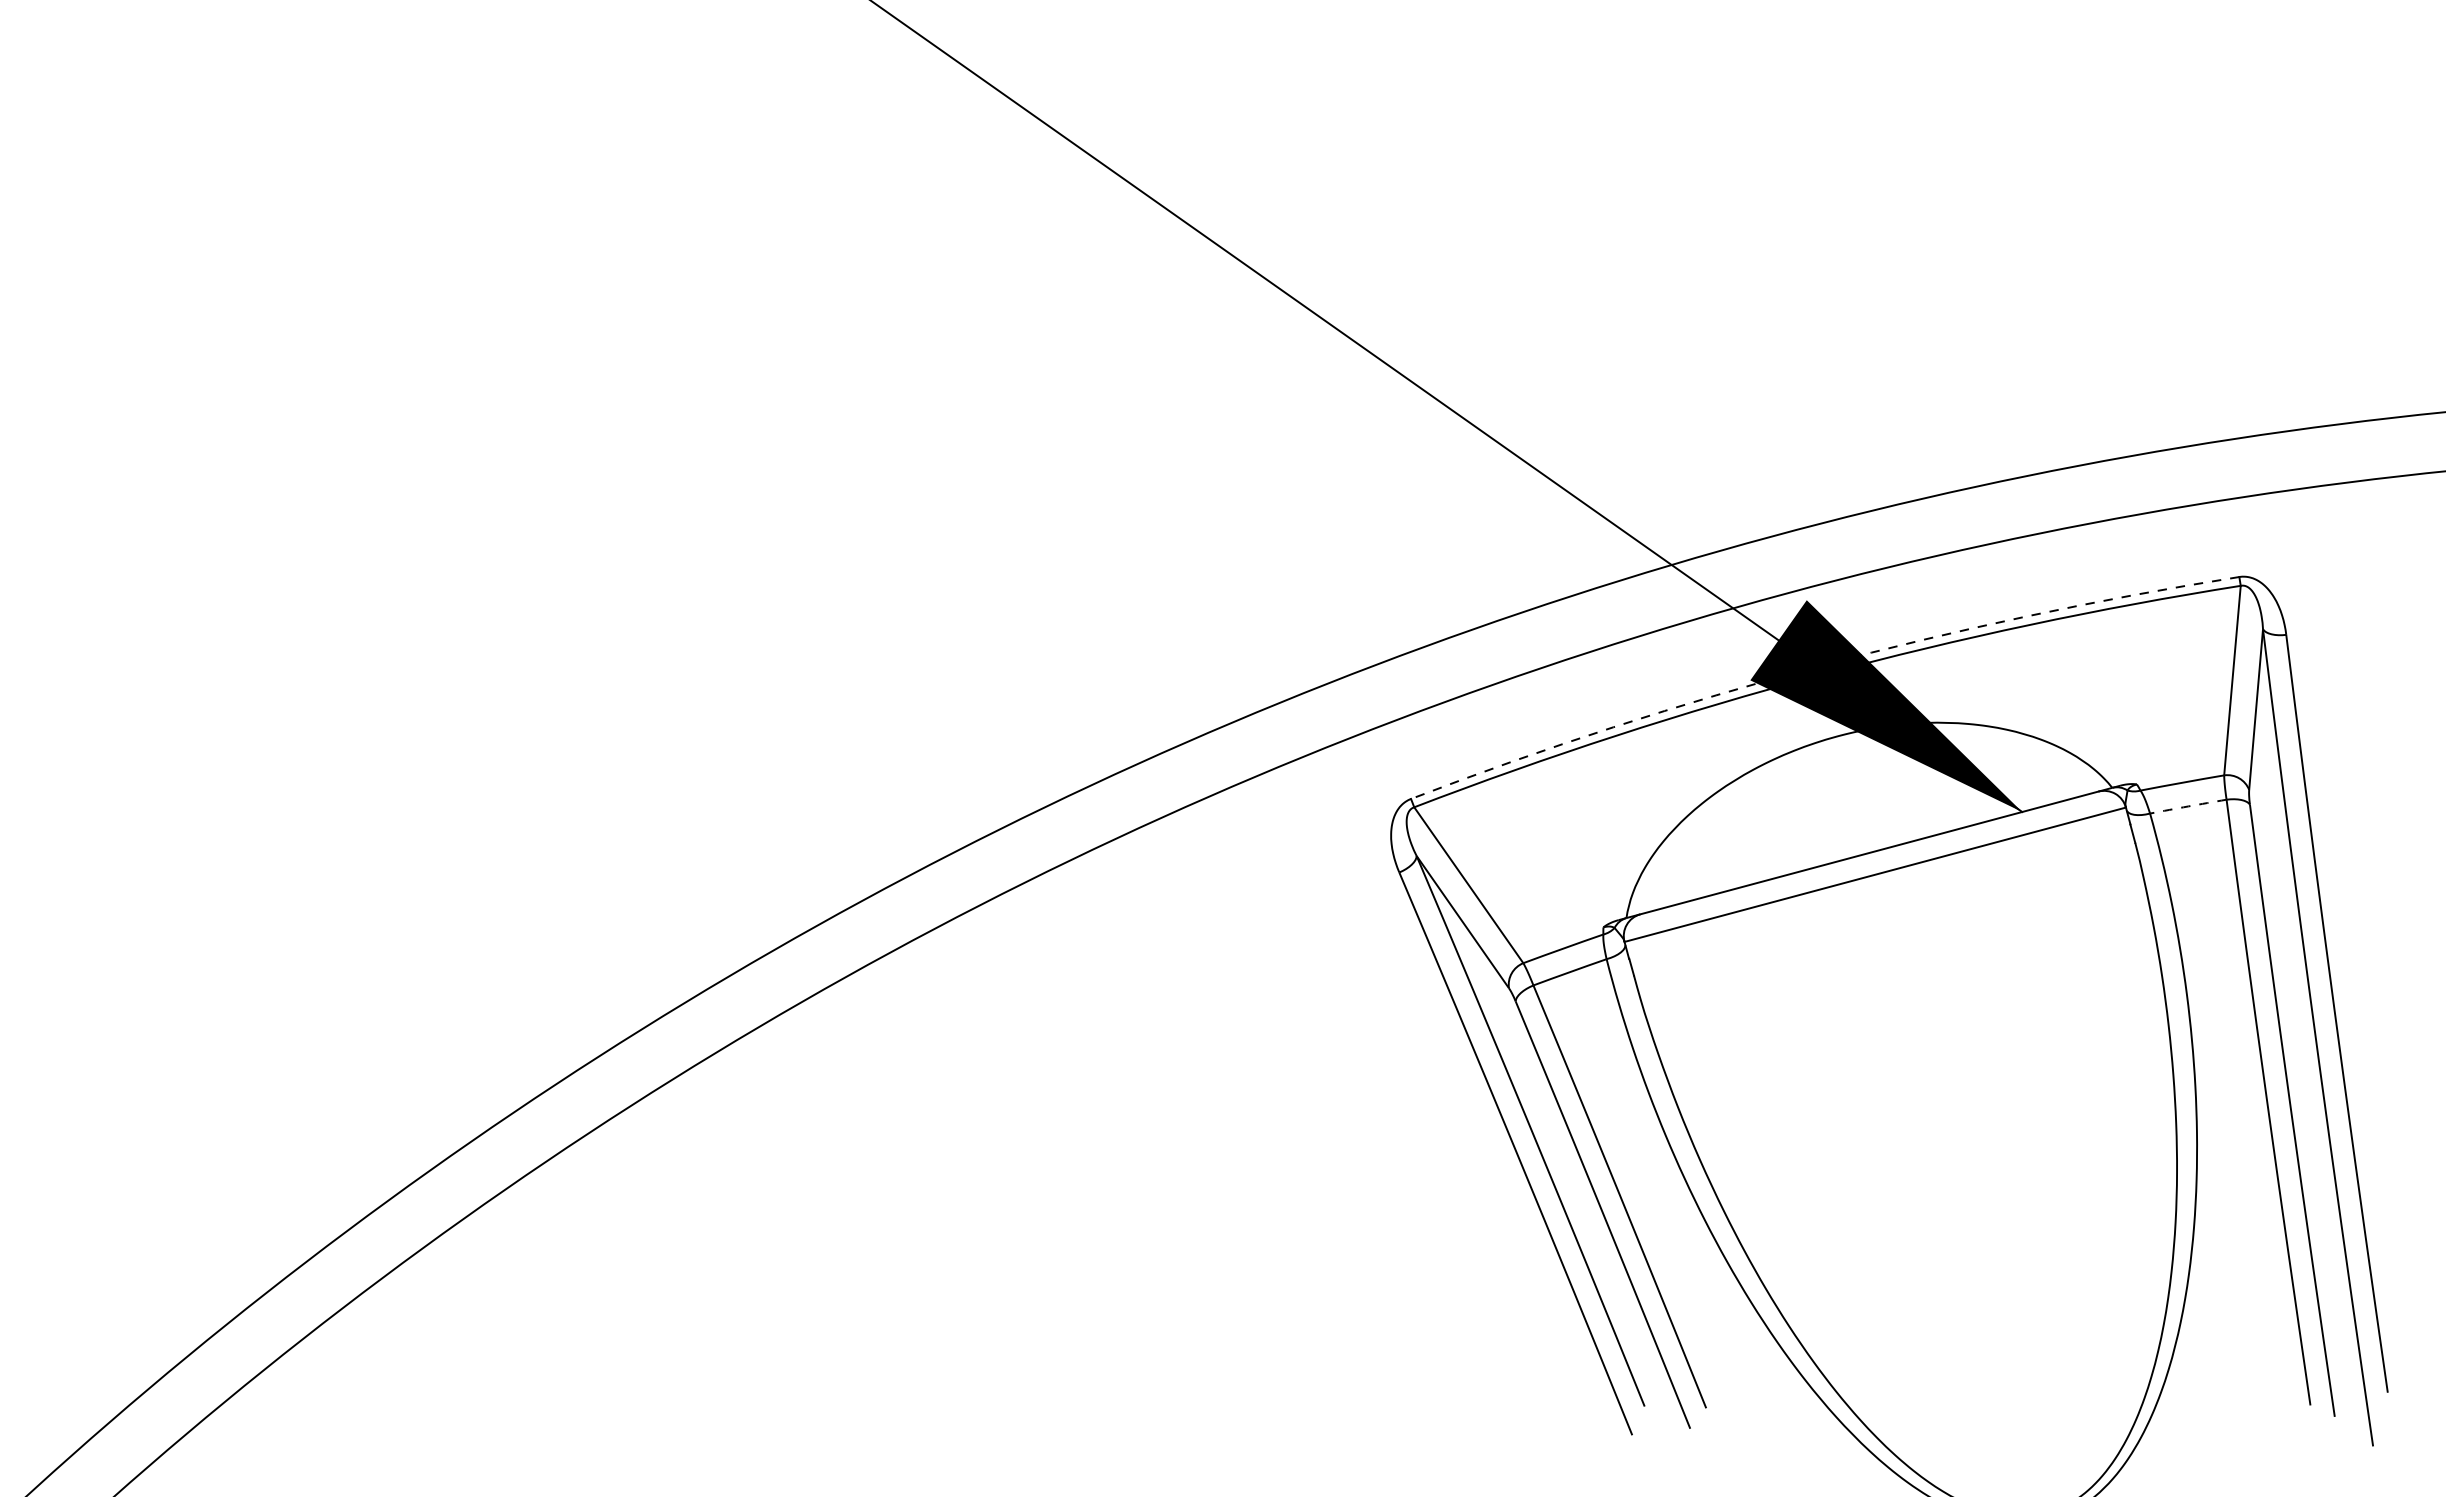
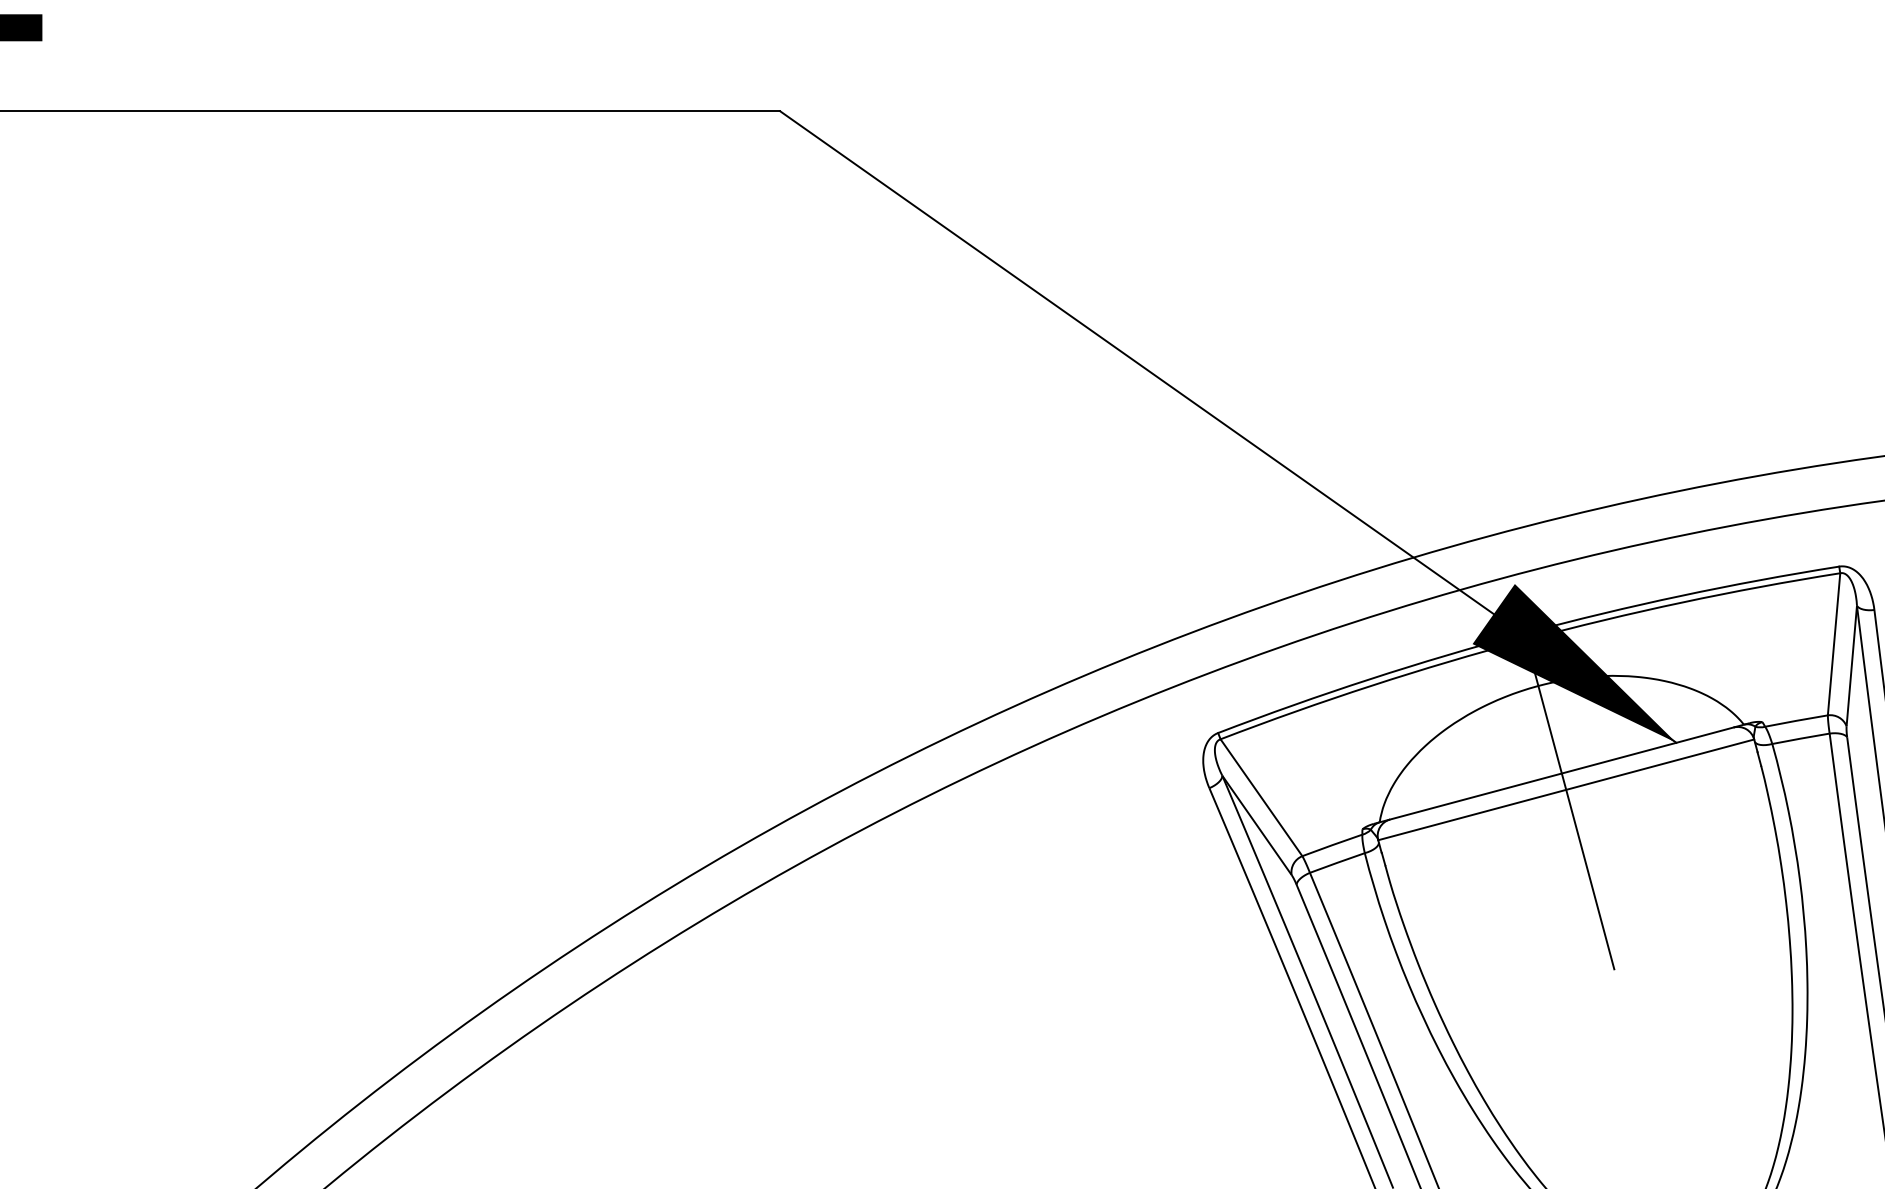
arc: (1819, 666) -> (1524, 633), dashed -> solid
arc: (2187, 806) -> (1800, 738), dashed -> solid
line: (1880, 896) -> (1570, 806), added

